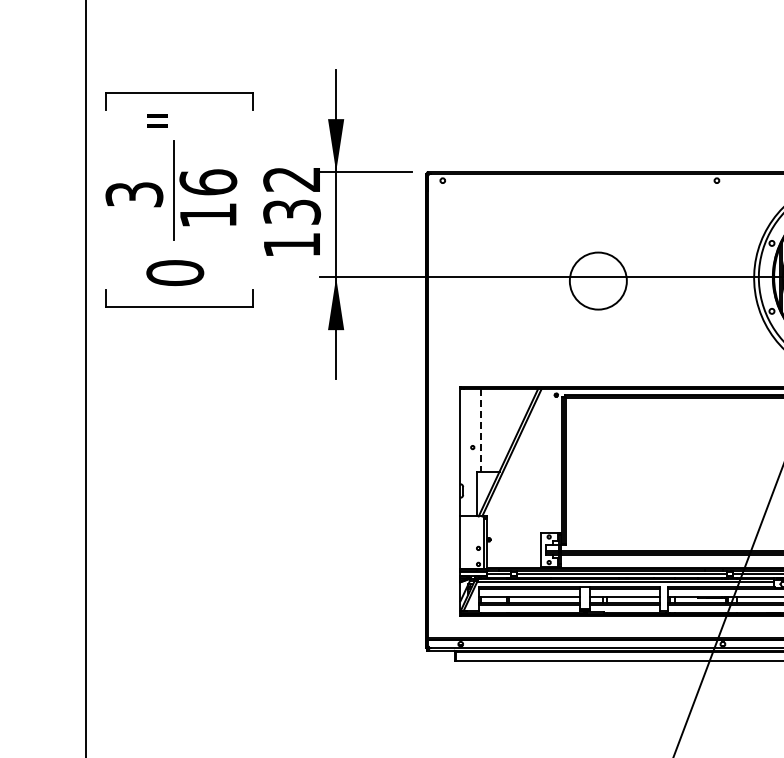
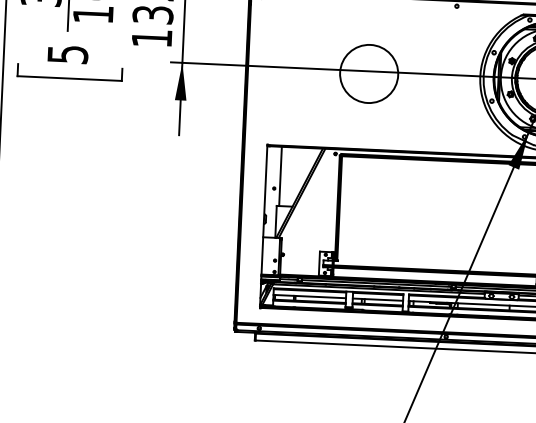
text: (175, 273) -> (68, 54), 0 -> 5
circle: (598, 280) -> (369, 73), size x1.43
line: (480, 430) -> (280, 176), dashed -> solid

